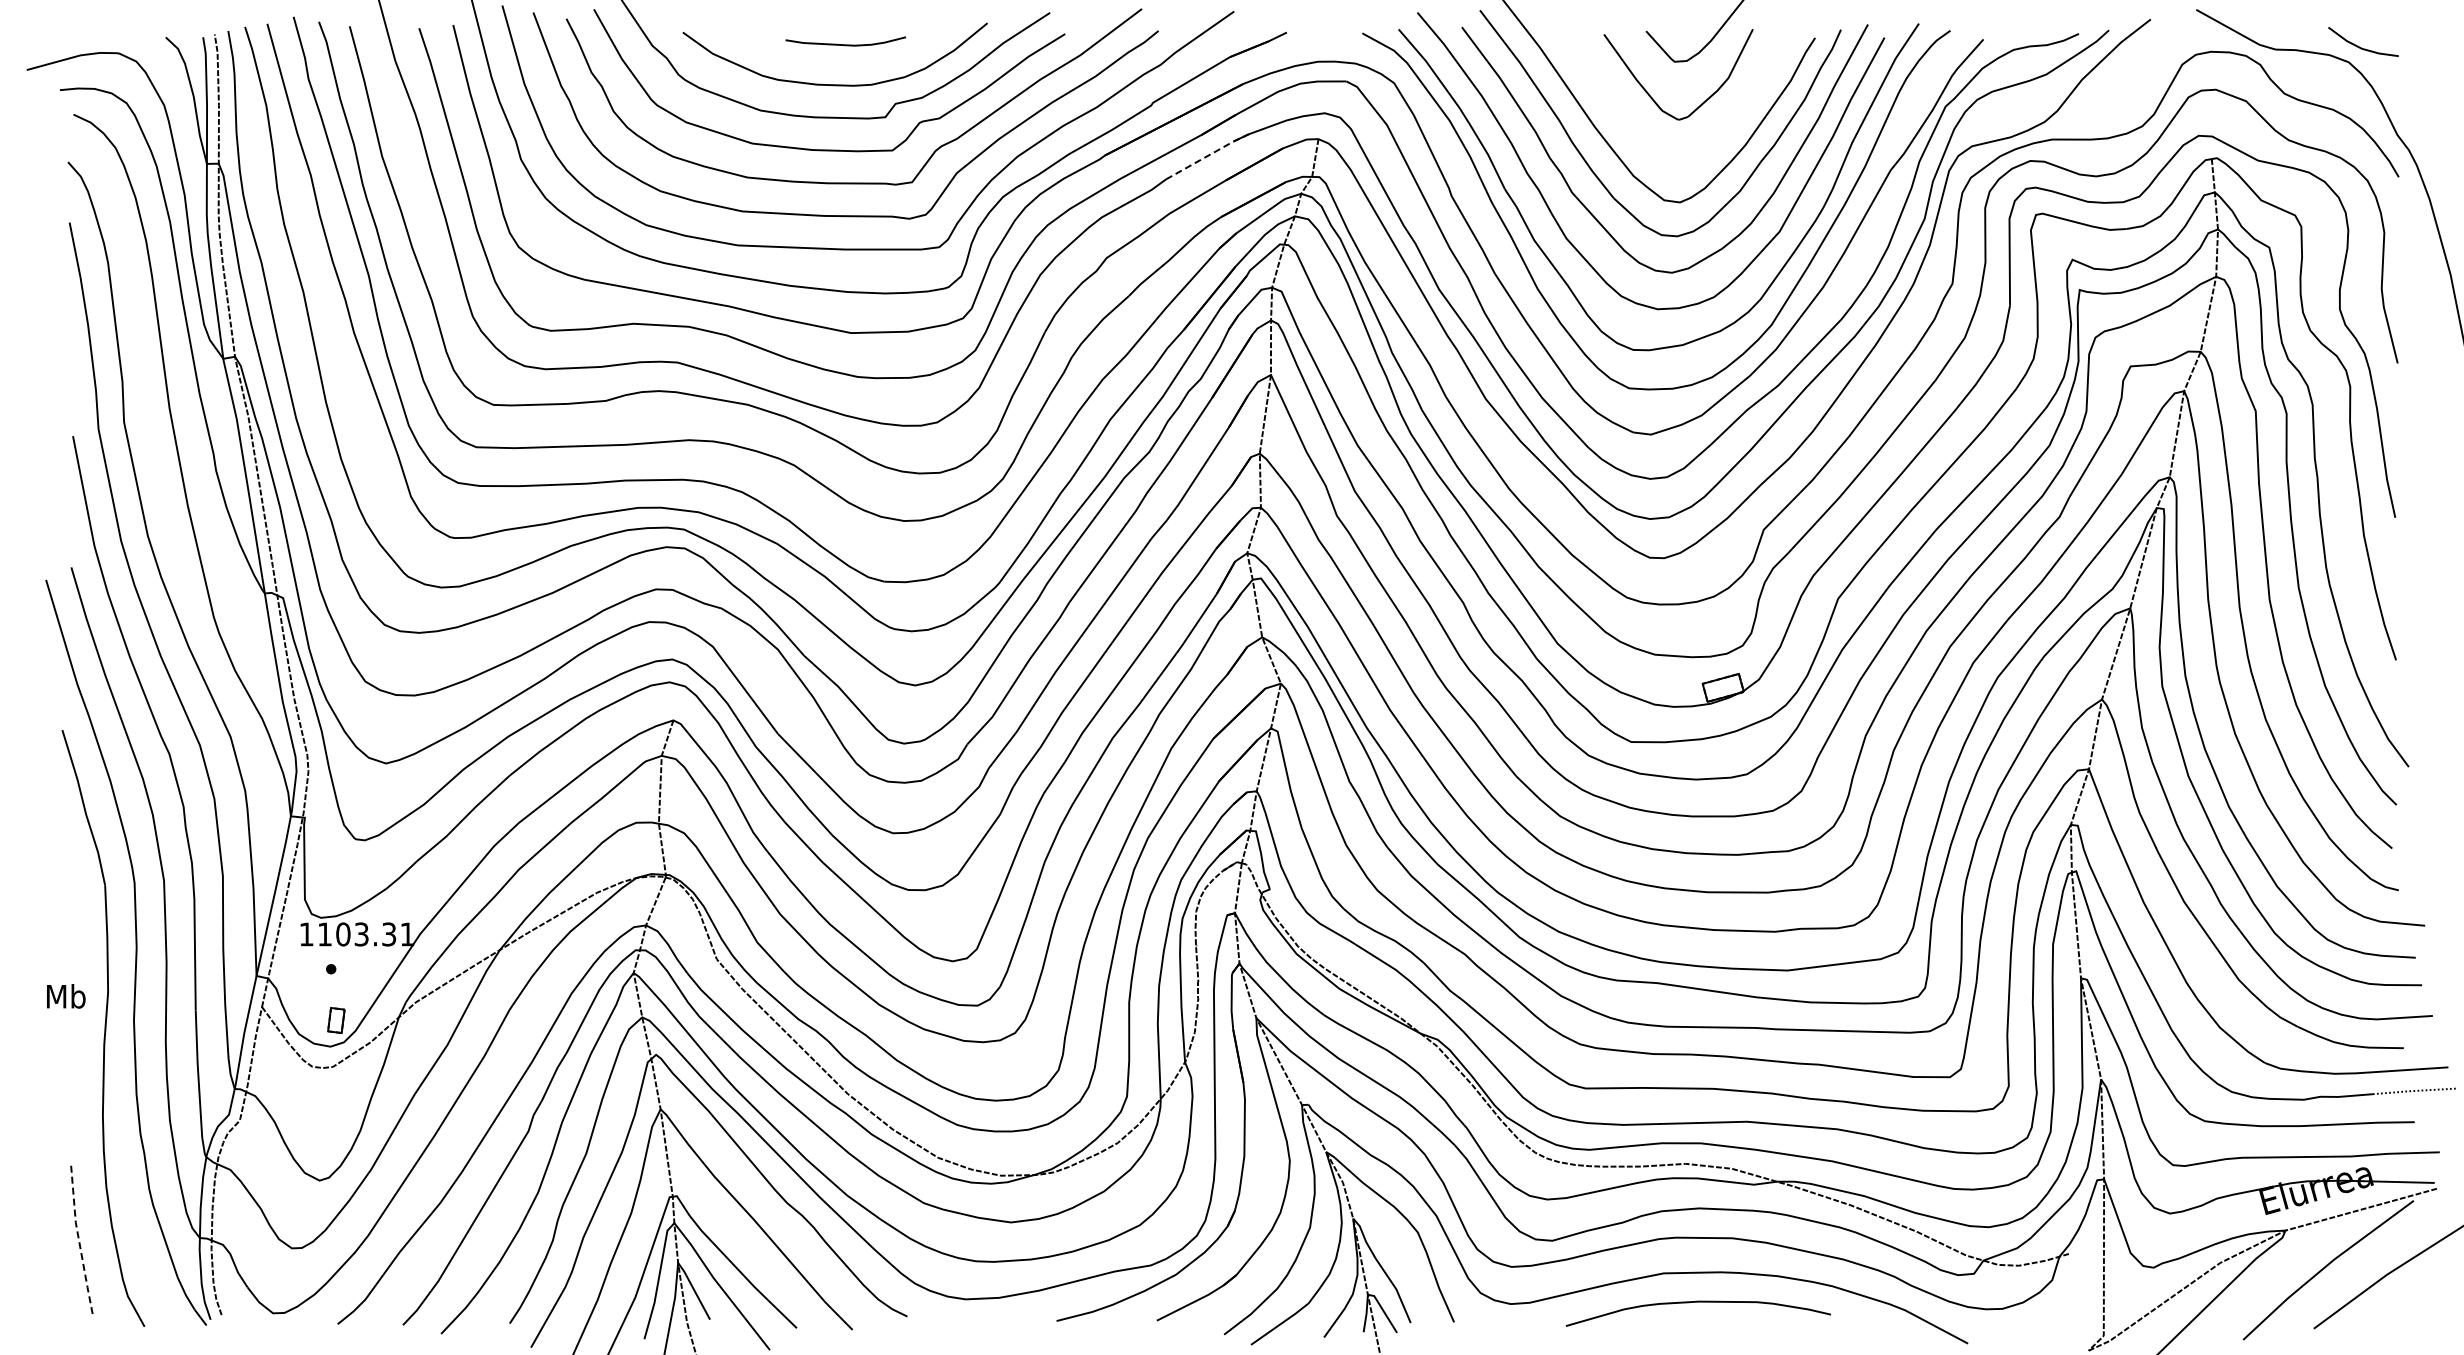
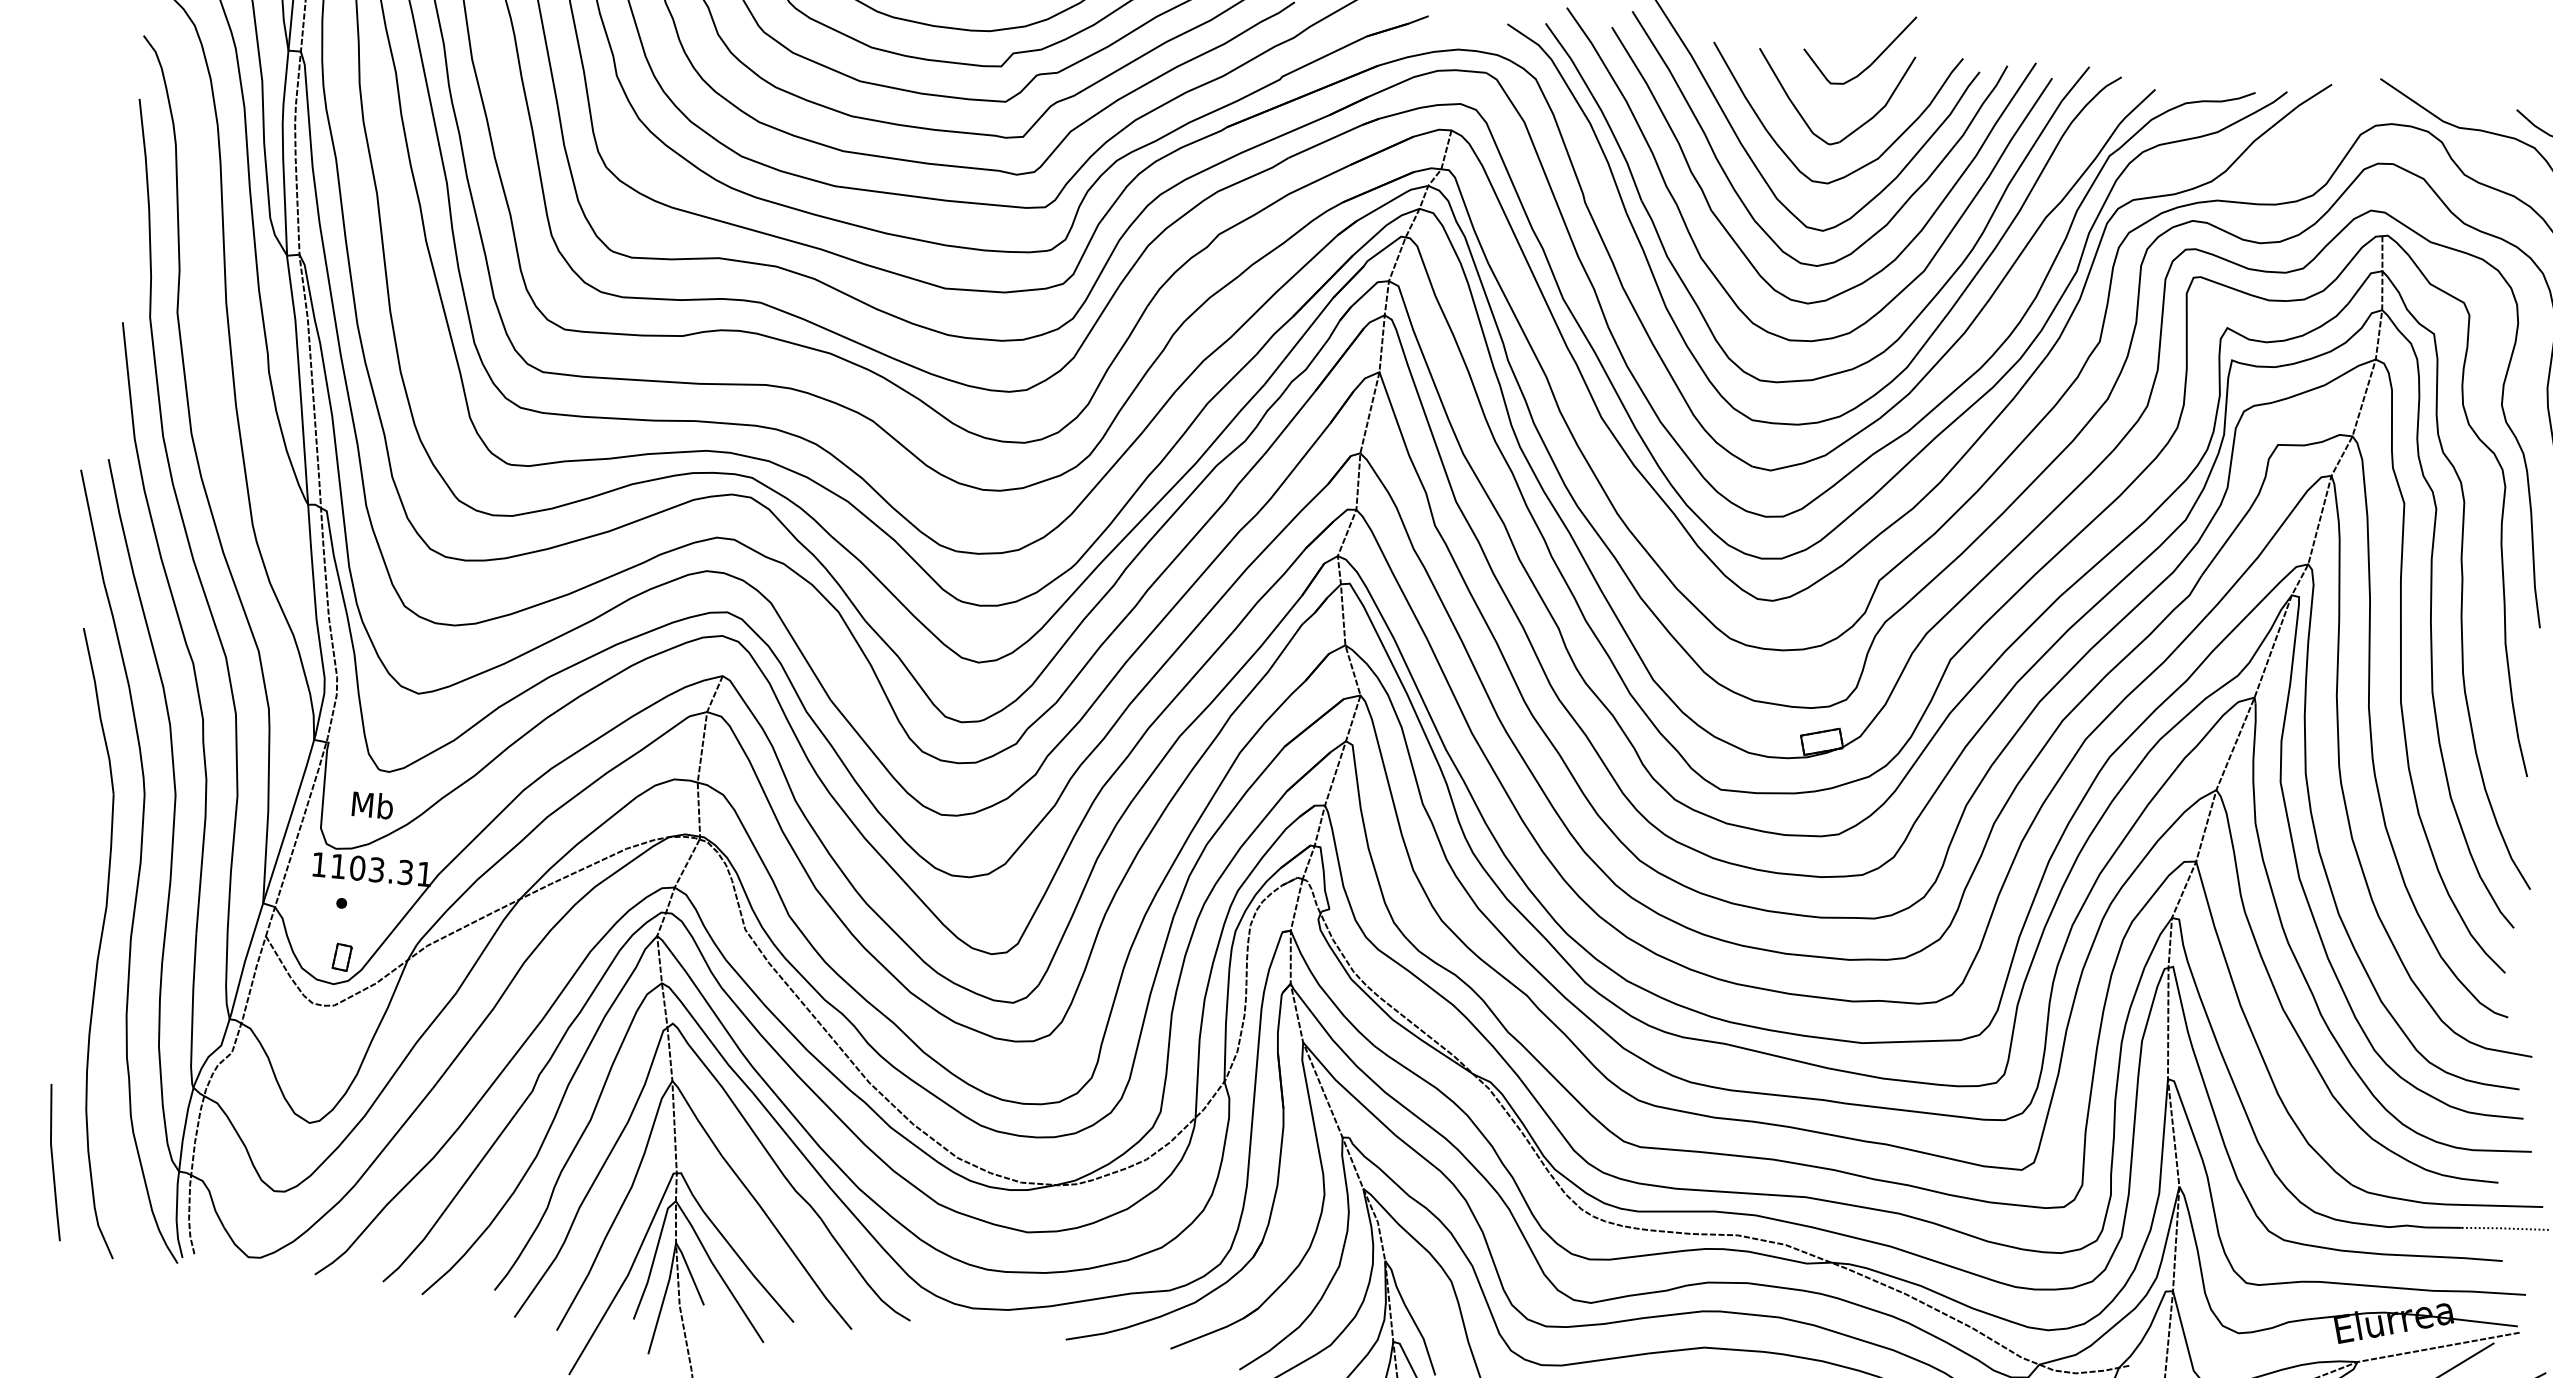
curve: (1708, 139) -> (1858, 167), added
line: (1207, 156) -> (1333, 138), dashed -> solid
text: (66, 996) -> (373, 805), moved
line: (79, 1240) -> (53, 1162), dashed -> solid

